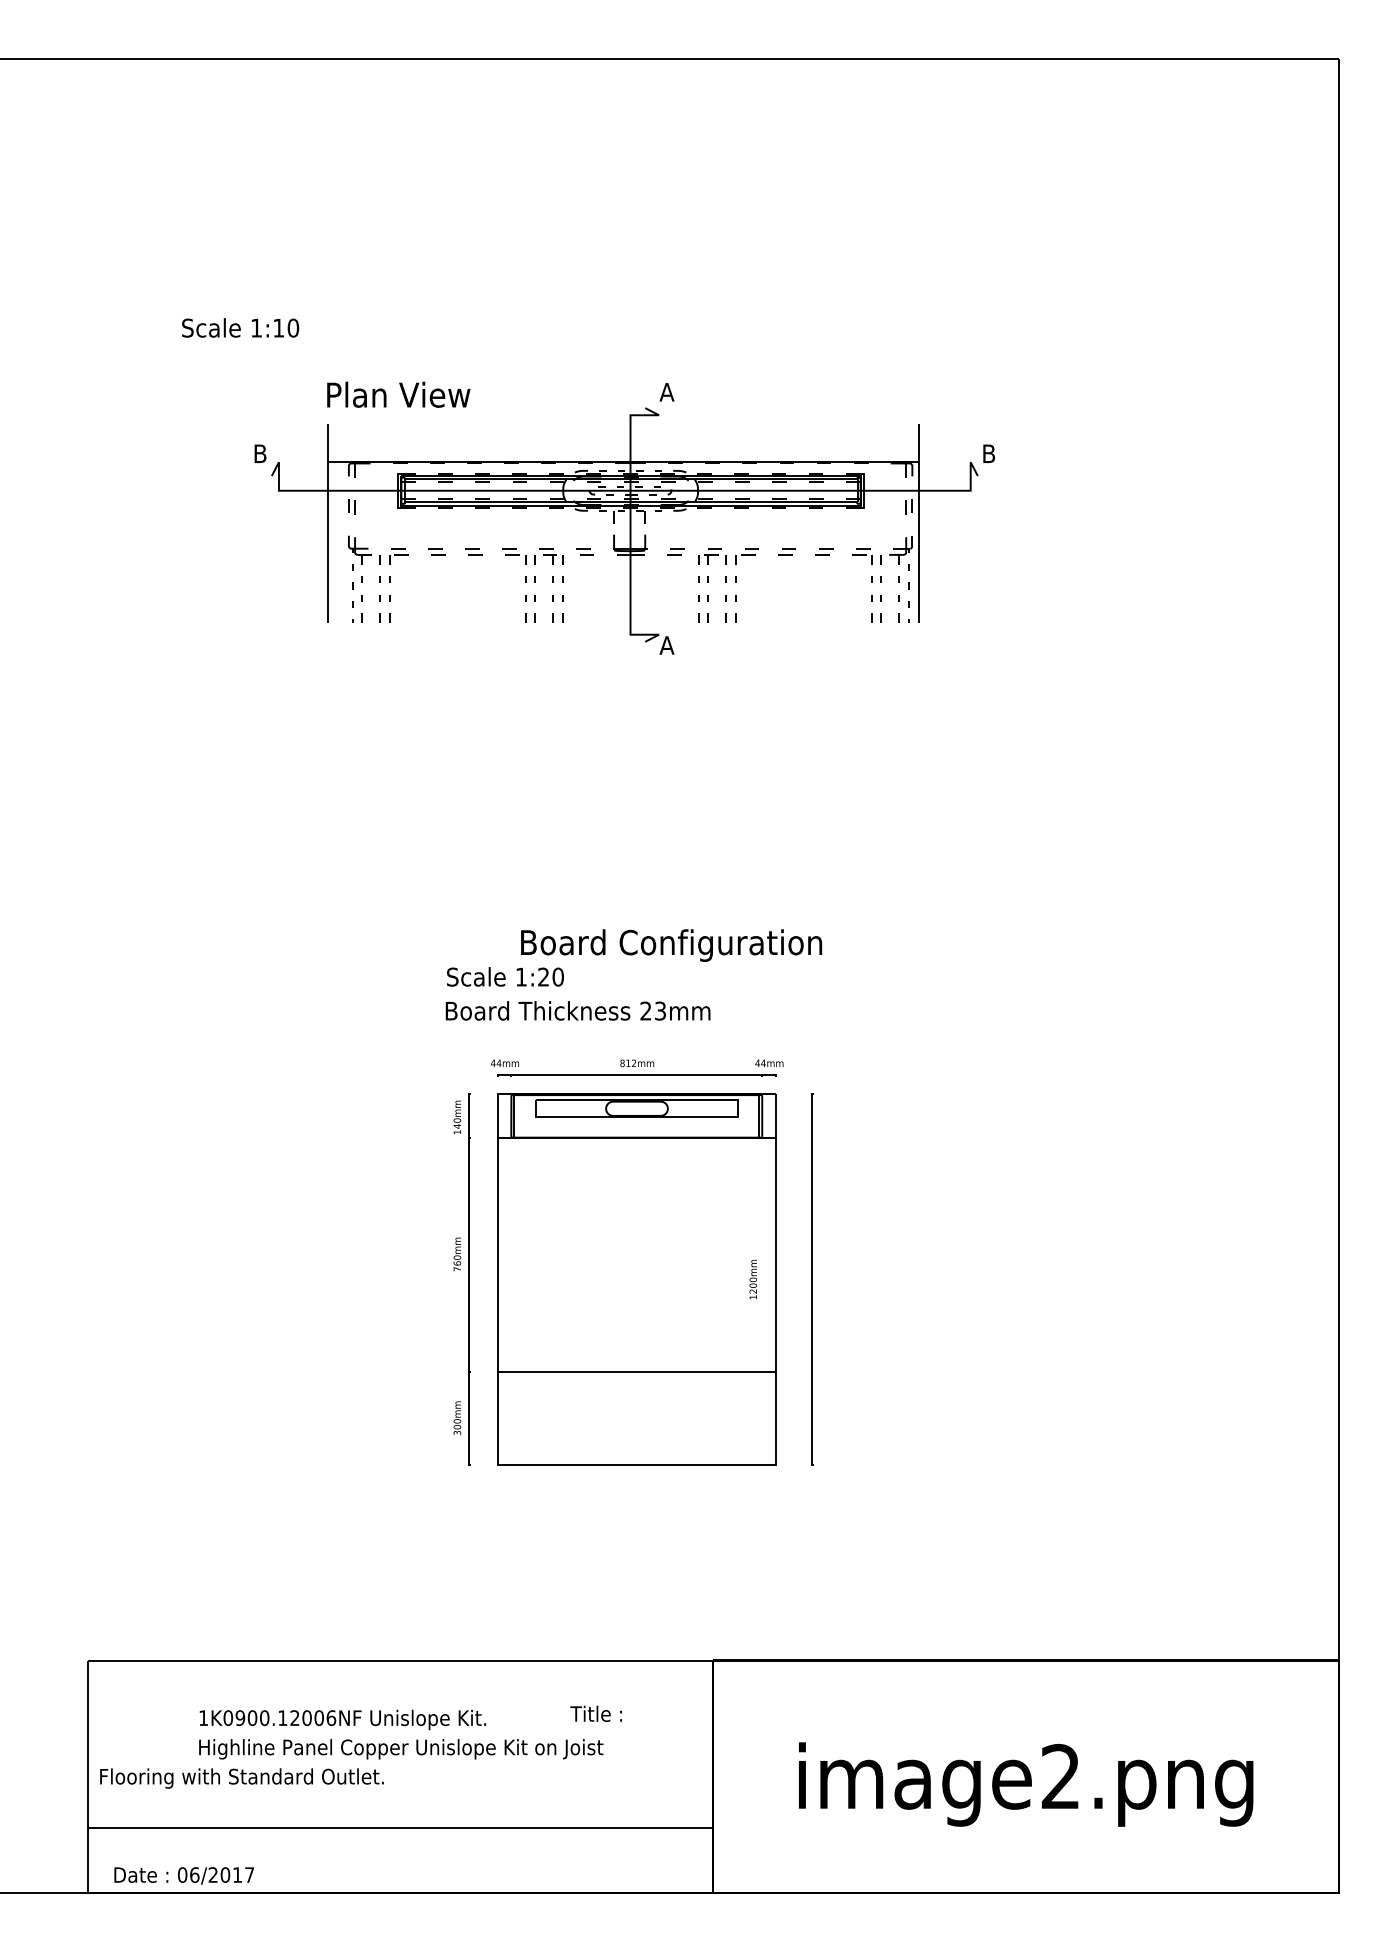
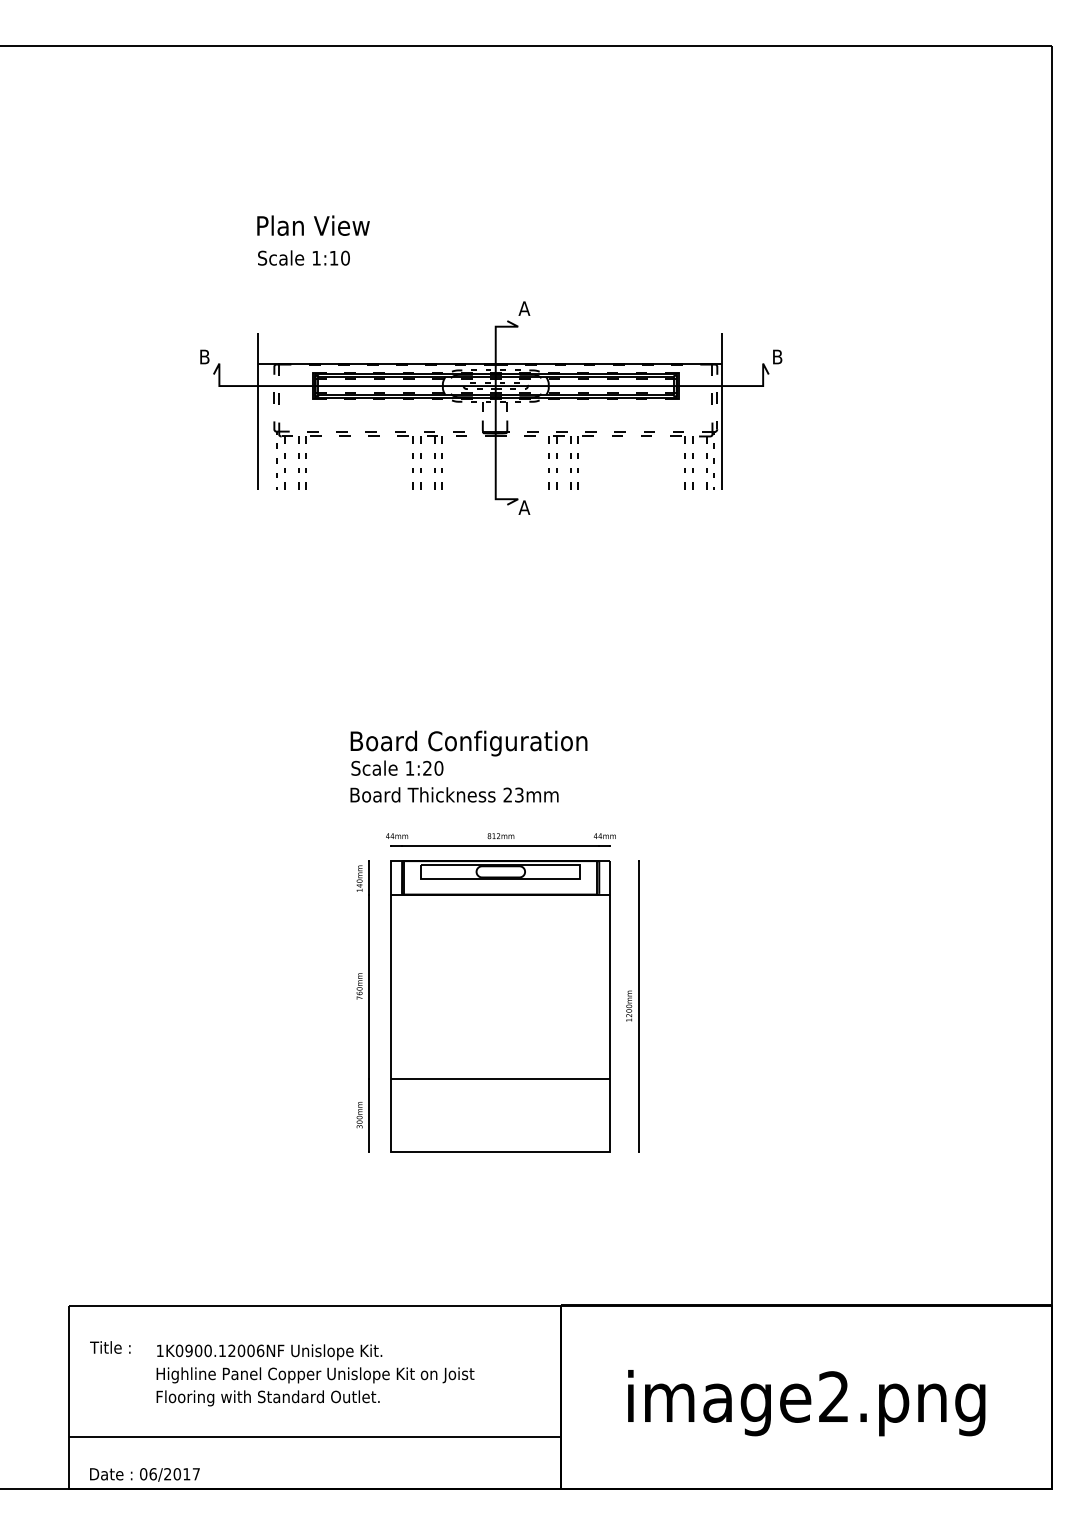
text: (240, 327) -> (303, 257), moved
text: (398, 394) -> (313, 225), moved
text: (671, 945) -> (468, 743), moved
text: (752, 1279) -> (628, 1006), moved
text: (595, 1713) -> (109, 1347), moved
text: (241, 1778) -> (267, 1398), moved

